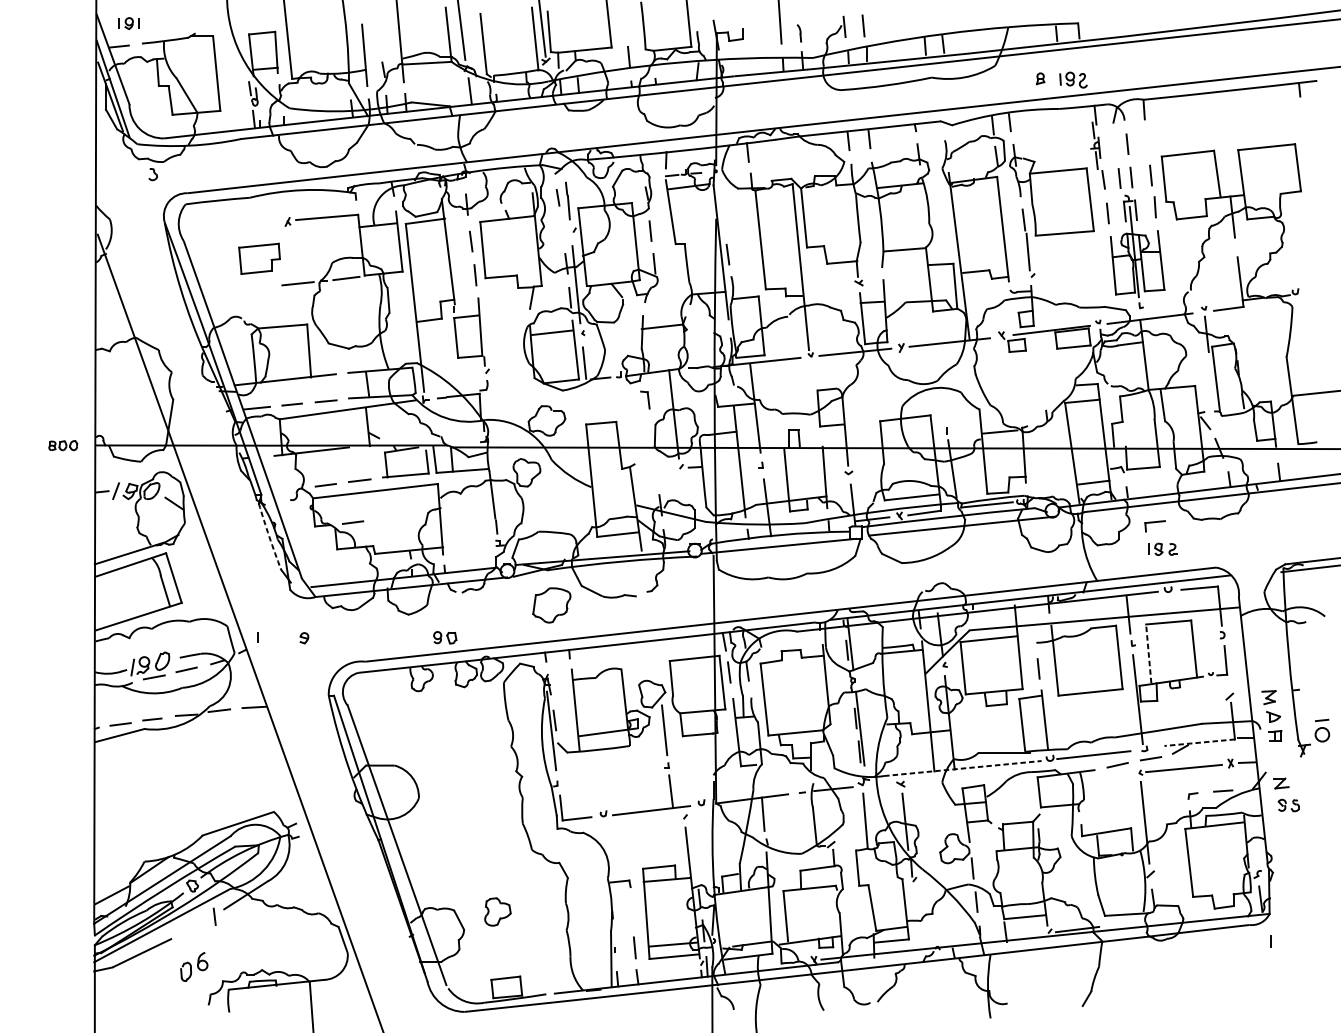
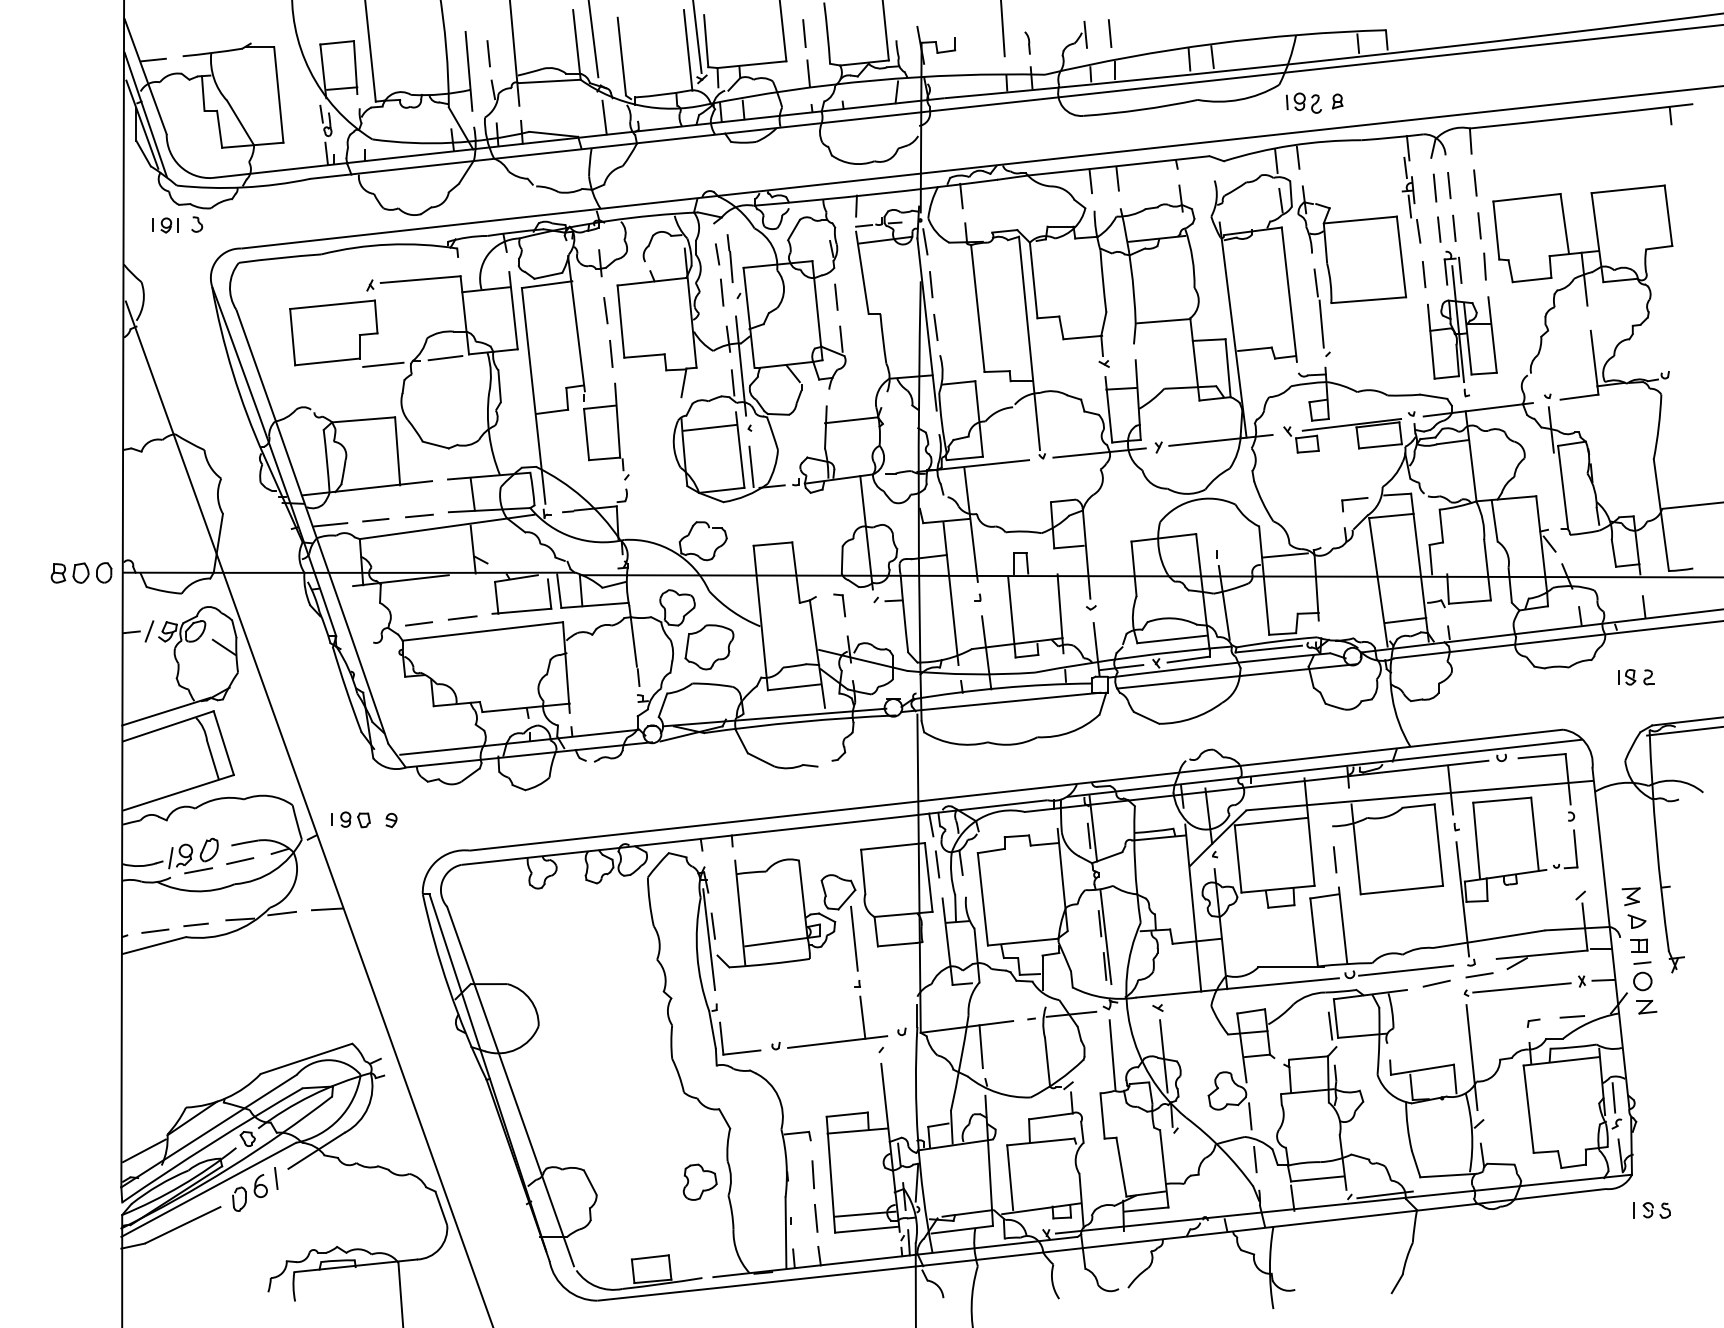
part: (128, 23) -> (165, 225), moved
line: (625, 25) -> (804, 33), added
line: (379, 41) -> (488, 53), added
part: (1073, 79) -> (1303, 102), moved
line: (1147, 141) -> (1475, 182), added
line: (1115, 145) -> (1434, 187), added
line: (719, 187) -> (925, 241), added
line: (723, 221) -> (930, 284), added
line: (561, 227) -> (721, 292), added
part: (259, 258) -> (333, 332), size x1.67
part: (645, 400) -> (839, 605), moved
part: (63, 445) -> (81, 572), size x1.67
line: (352, 522) -> (453, 671), removed
part: (1154, 526) -> (1354, 504), moved
arc: (269, 537) -> (346, 690), dashed -> solid
part: (1163, 549) -> (1636, 677), moved
part: (551, 605) -> (709, 647), moved
part: (445, 637) -> (355, 819), moved
line: (1148, 653) -> (1476, 840), dashed -> solid
part: (1322, 730) -> (1642, 976), moved
line: (1199, 742) -> (1542, 954), dashed -> solid
line: (962, 768) -> (1237, 987), dashed -> solid
line: (1035, 797) -> (1330, 1025), added
part: (1288, 805) -> (1656, 1210), moved
line: (1255, 853) -> (1613, 1097), added
part: (497, 911) -> (699, 1181), moved
line: (632, 913) -> (813, 1174), added
part: (193, 966) -> (249, 1192), moved

